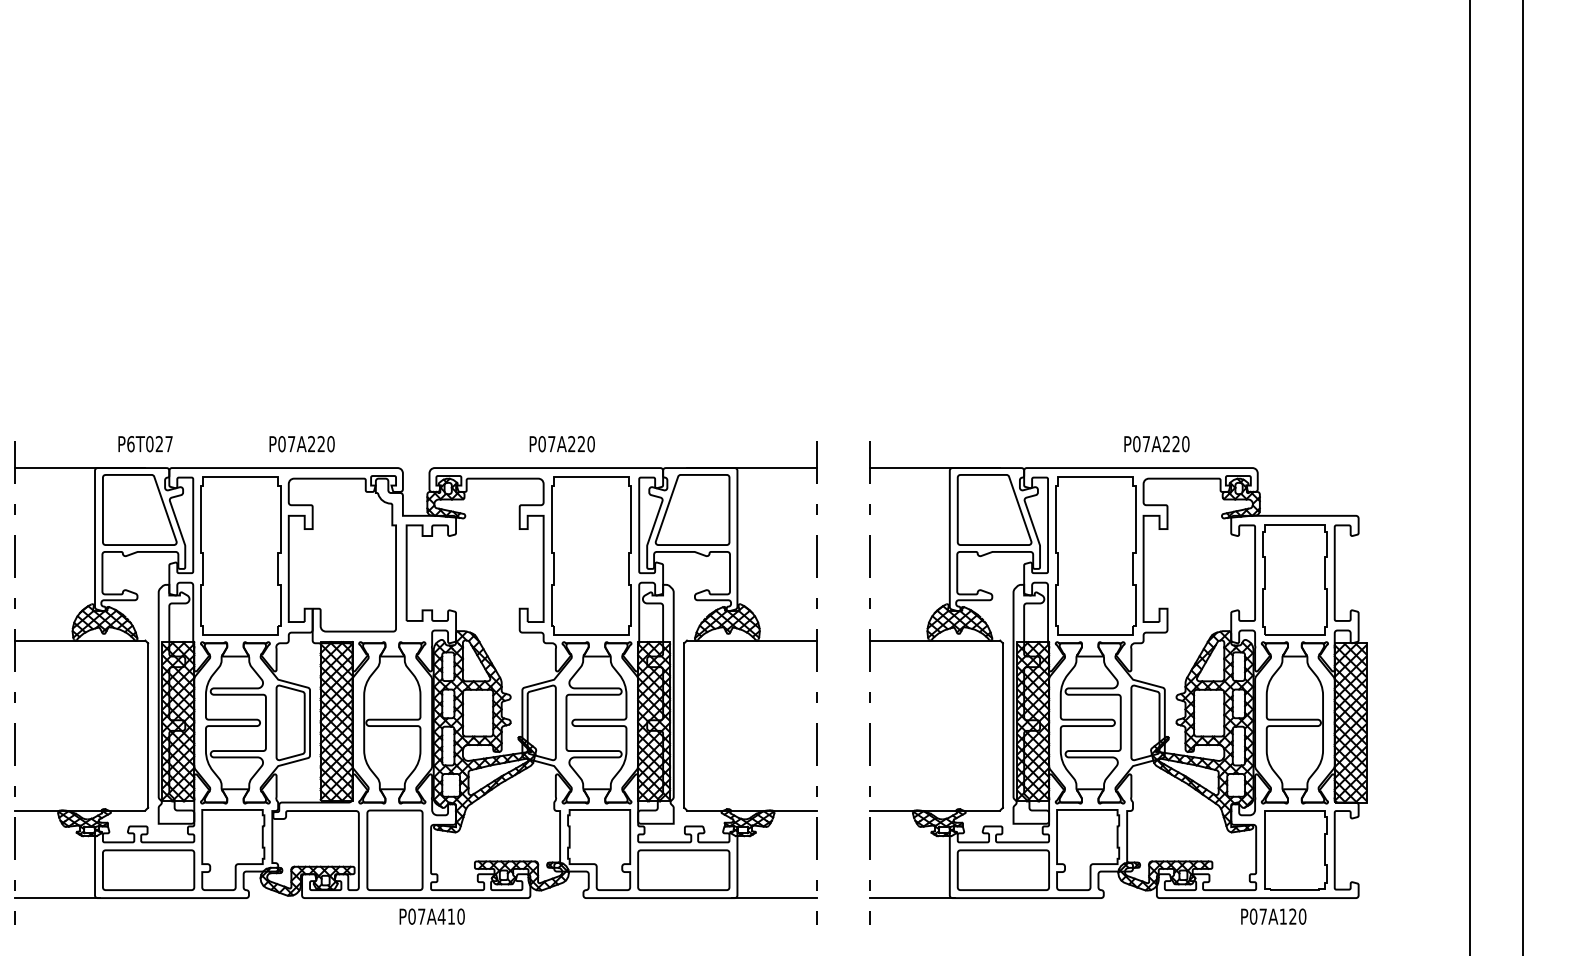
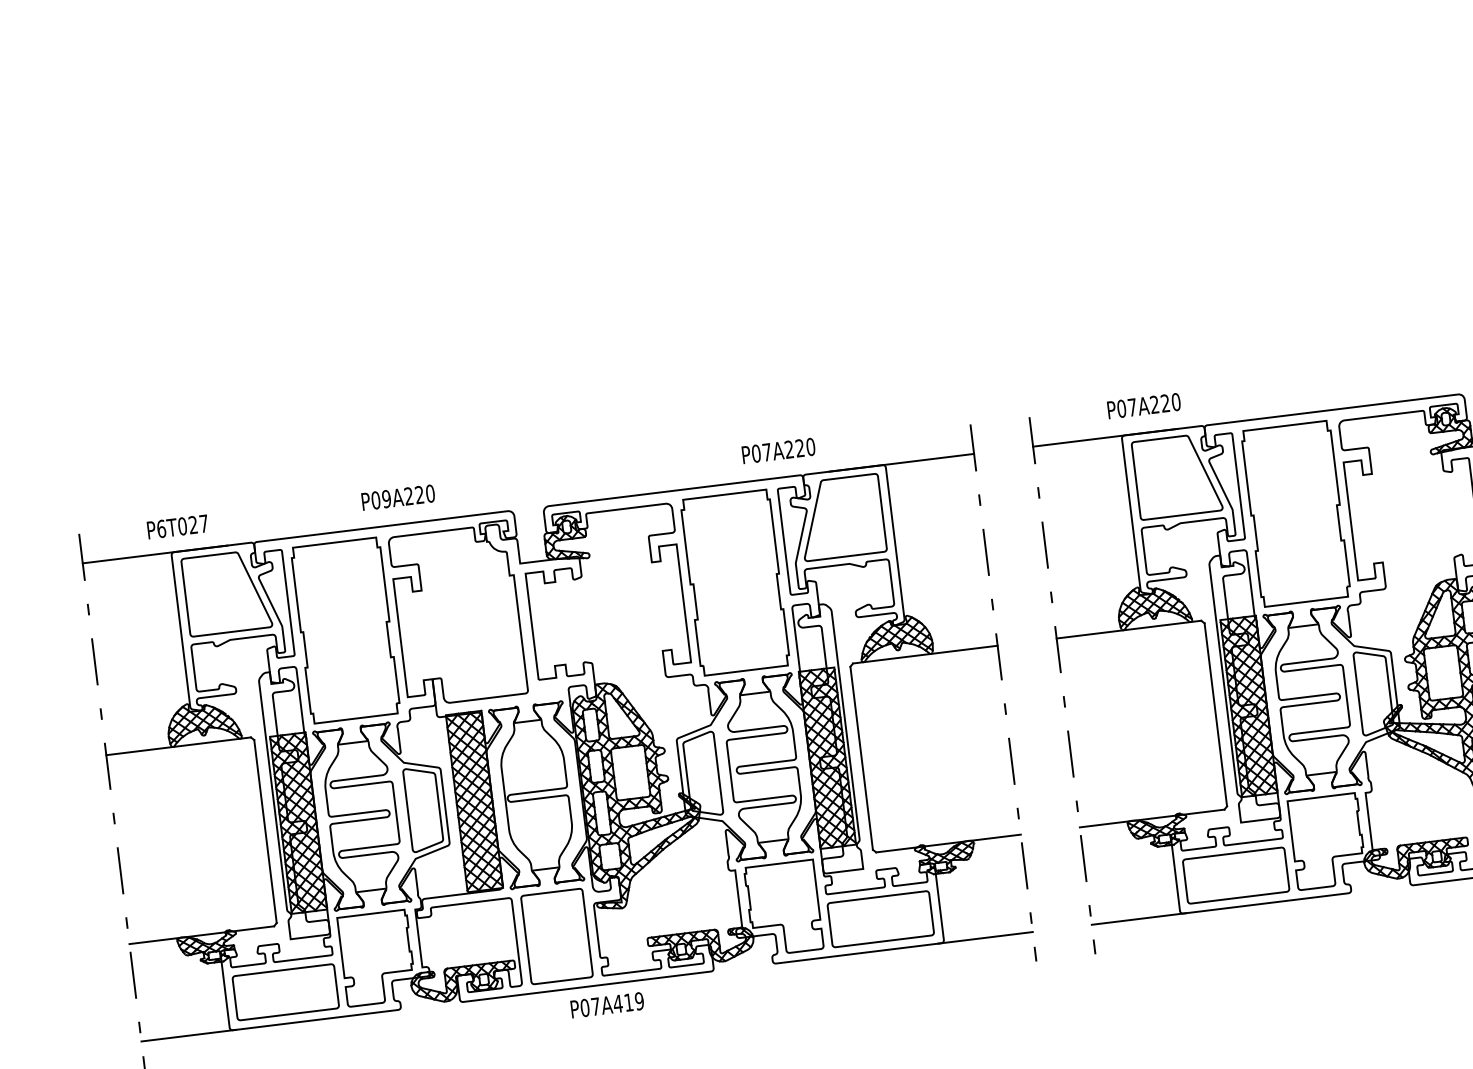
text: (145, 444) -> (177, 527), moved
text: (291, 444) -> (386, 499), P07A220 -> P09A220
text: (561, 444) -> (777, 451), moved
text: (1156, 444) -> (1143, 406), moved
text: (460, 916) -> (638, 1001), P07A410 -> P07A419

